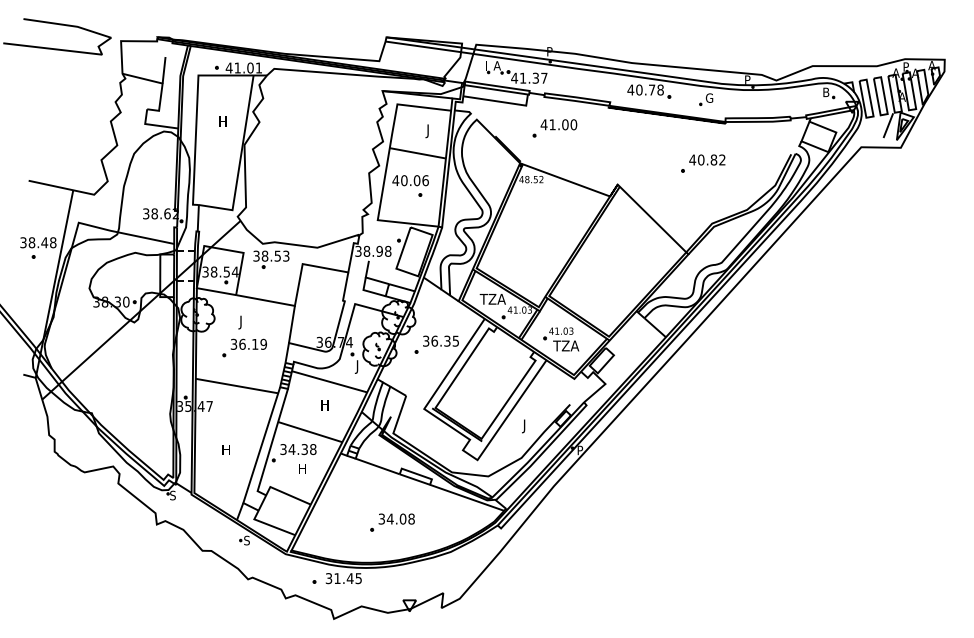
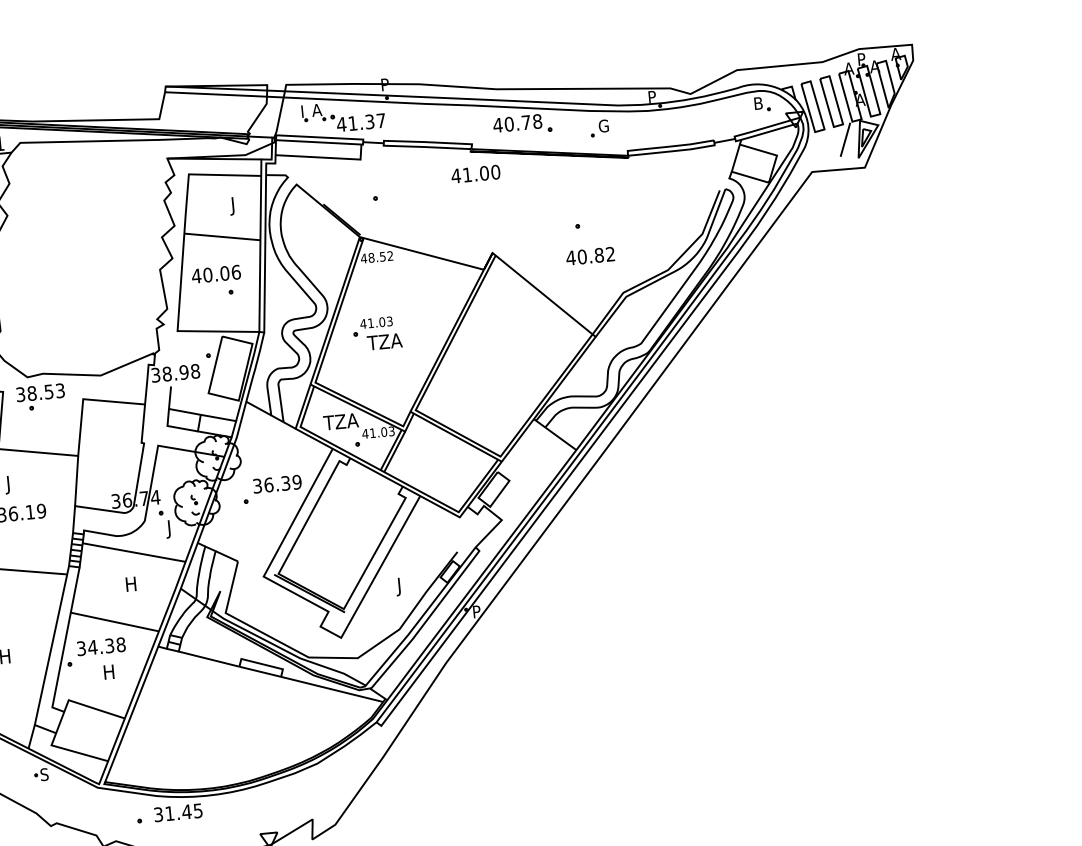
text: (558, 124) -> (475, 173), moved
text: (707, 159) -> (590, 255), moved
part: (561, 339) -> (377, 333), moved
text: (455, 340) -> (296, 481), 36.35 -> 36.39
part: (392, 522) -> (235, 731), removed

